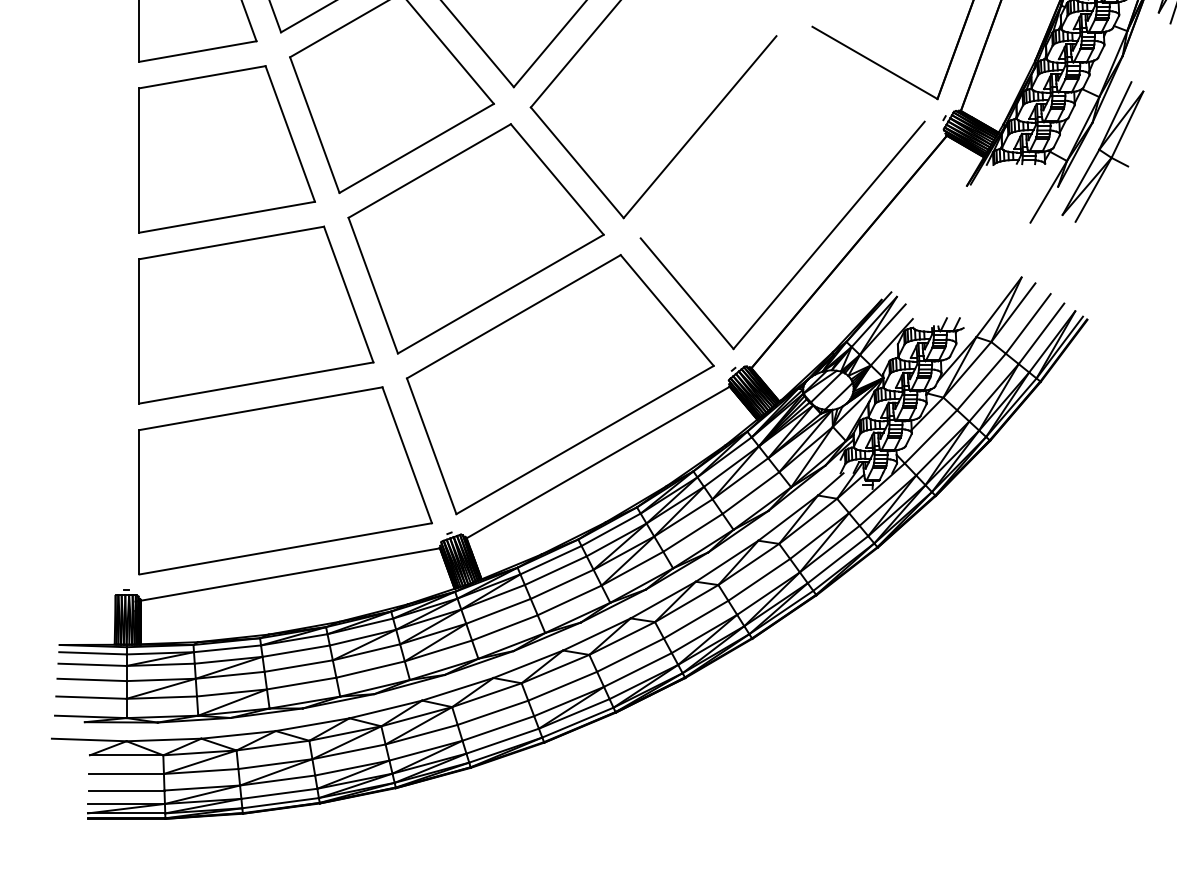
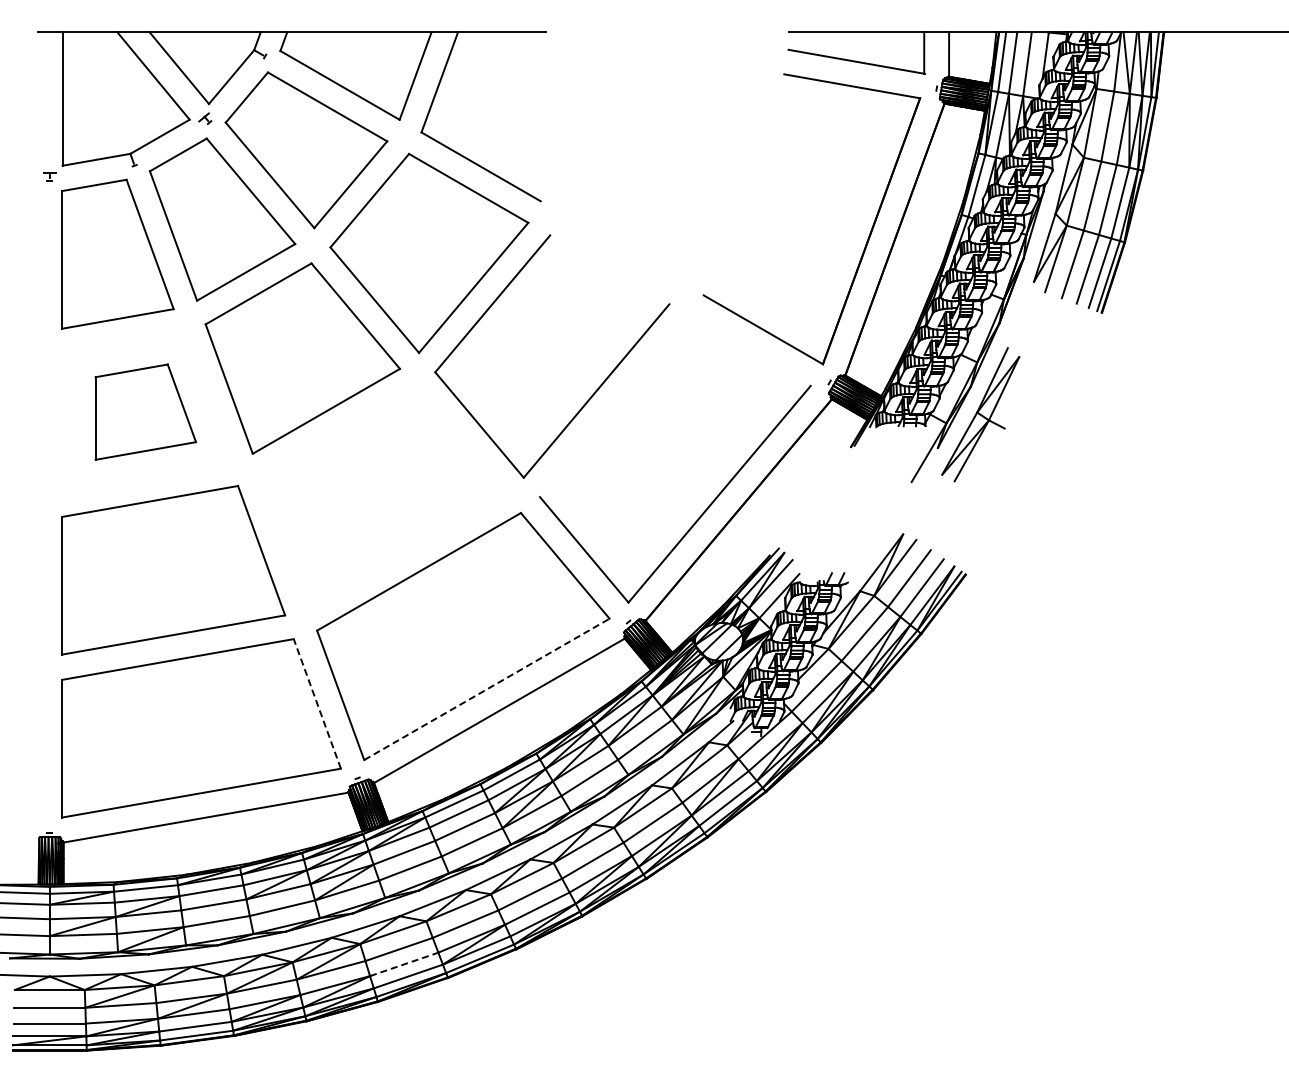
part: (226, 148) -> (145, 411), size x0.6
part: (475, 238) -> (382, 497), removed
line: (584, 440) -> (486, 689), solid -> dashed
line: (407, 454) -> (317, 703), solid -> dashed
line: (498, 728) -> (404, 964), solid -> dashed

